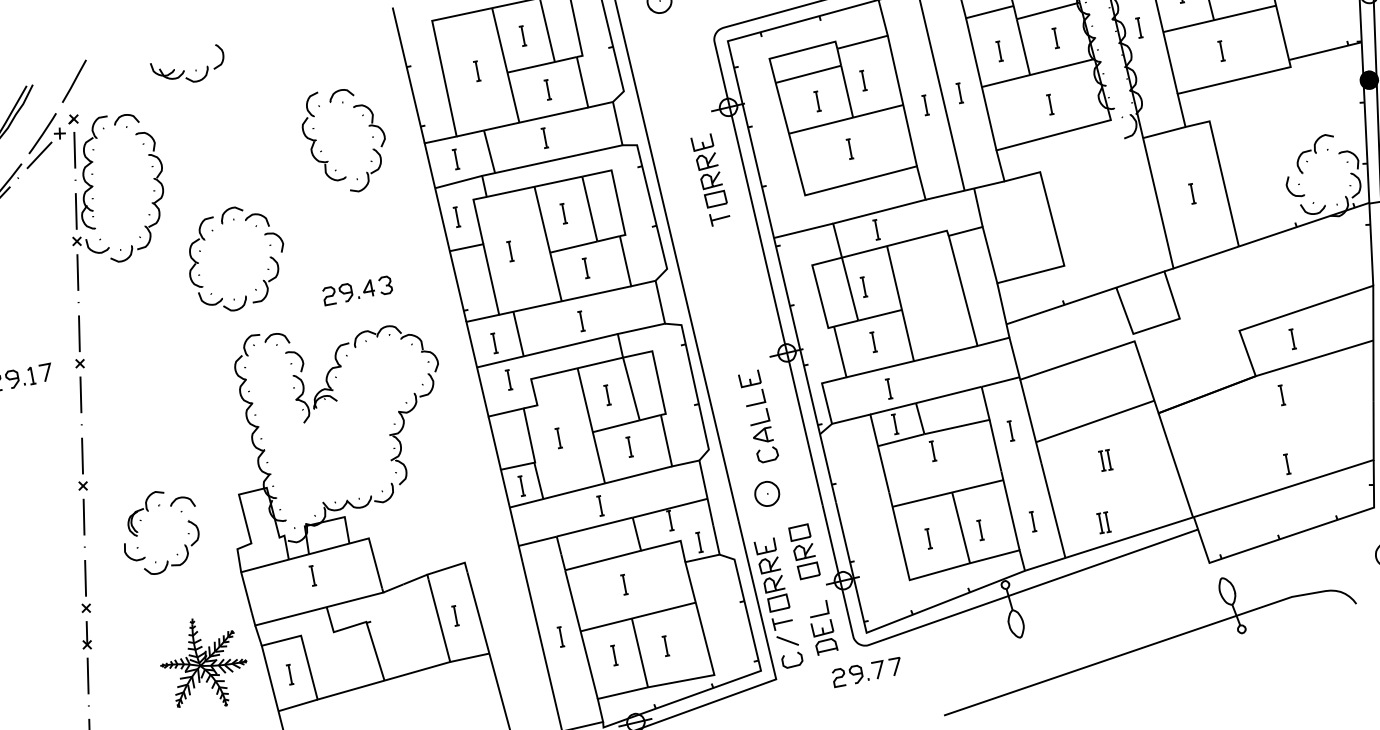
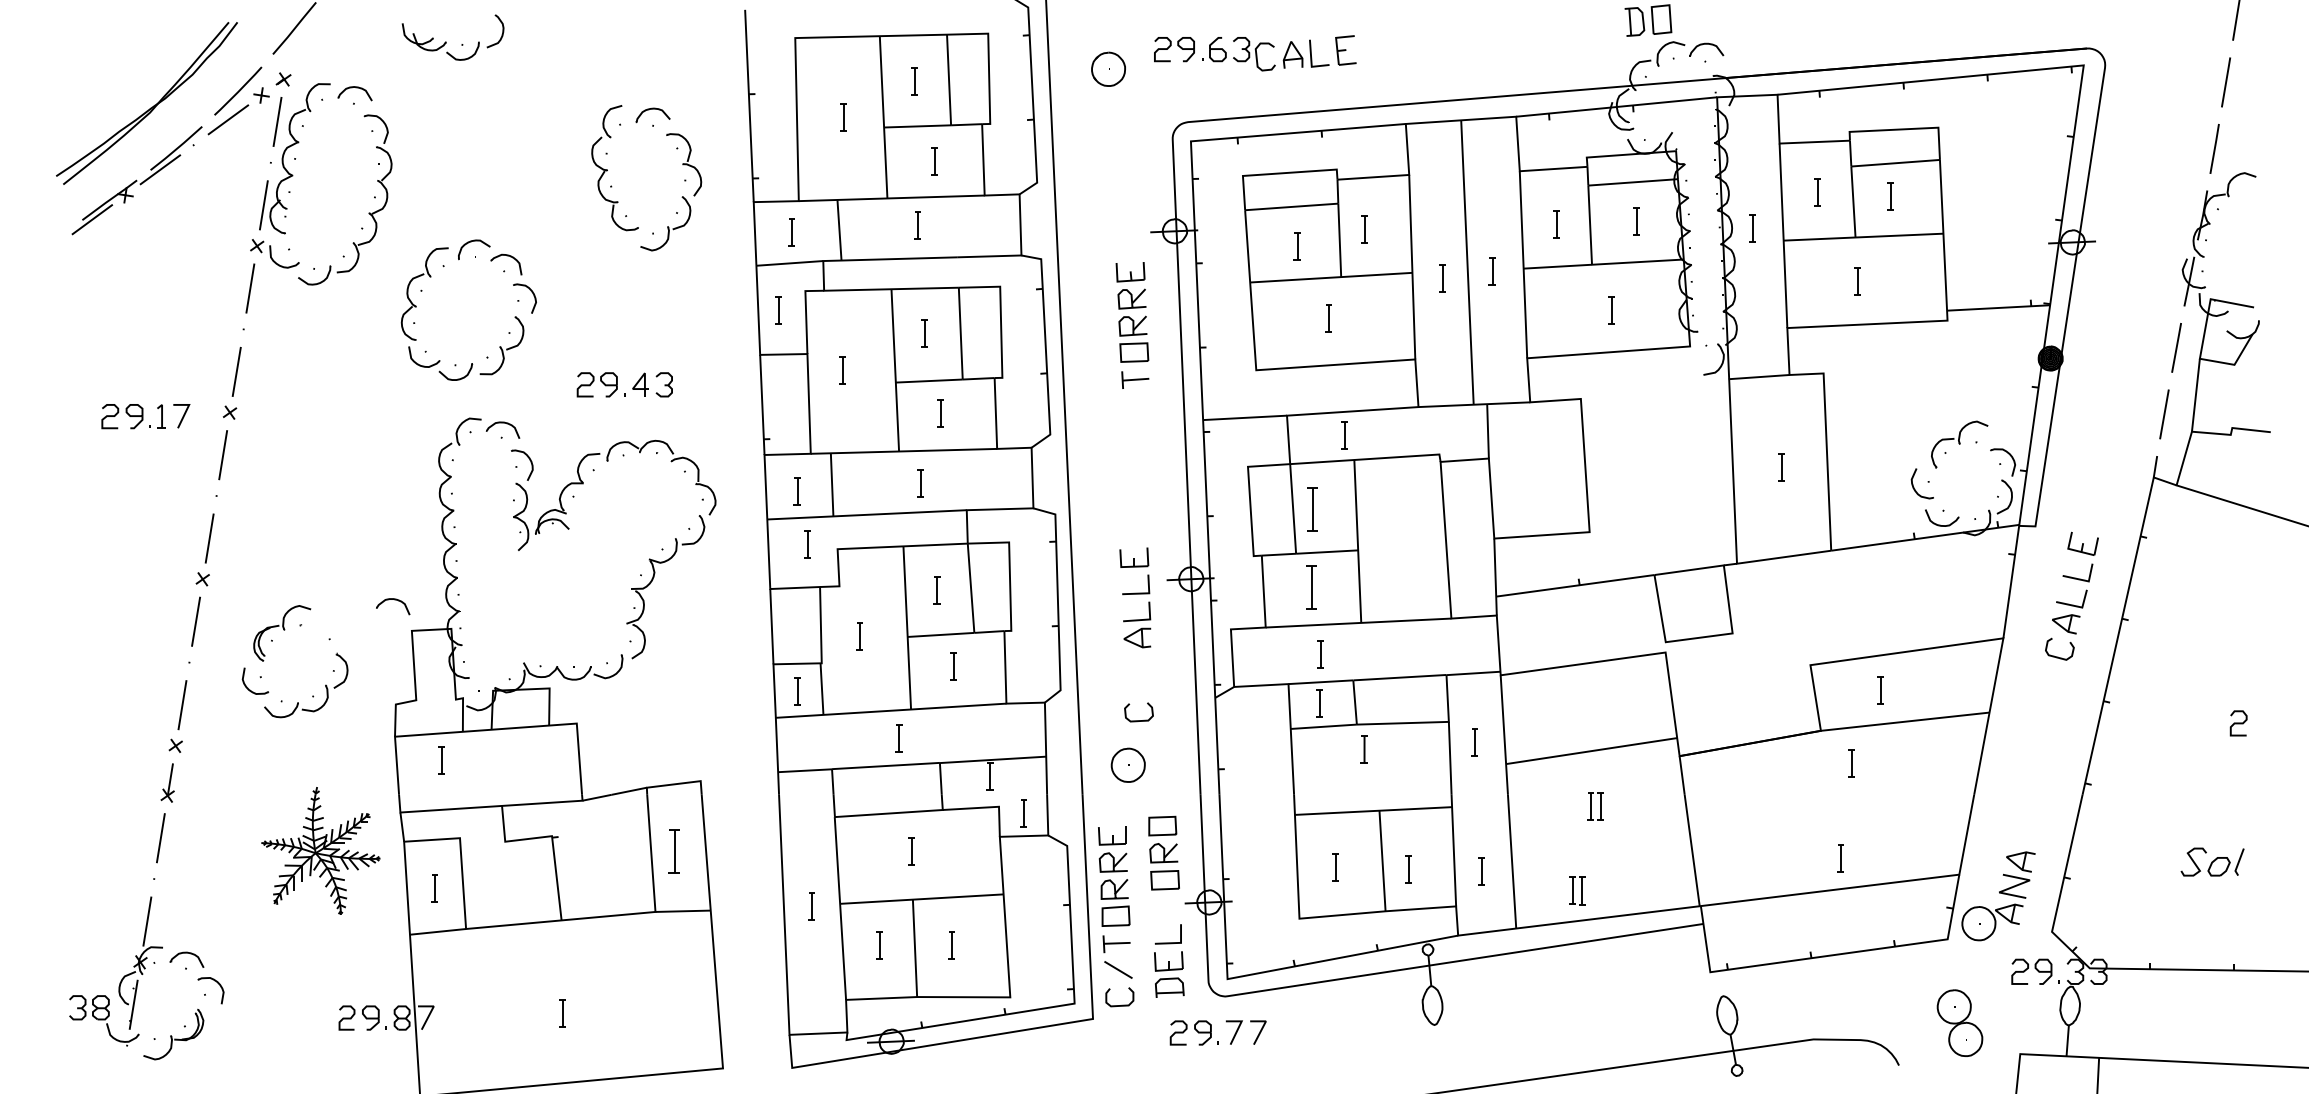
part: (863, 286) -> (1312, 509), size x1.6
part: (873, 341) -> (1311, 586), size x1.6
part: (756, 406) -> (1135, 597), moved
part: (182, 498) -> (394, 600), moved
part: (313, 576) -> (441, 760), moved
part: (455, 615) -> (674, 850), size x1.6

